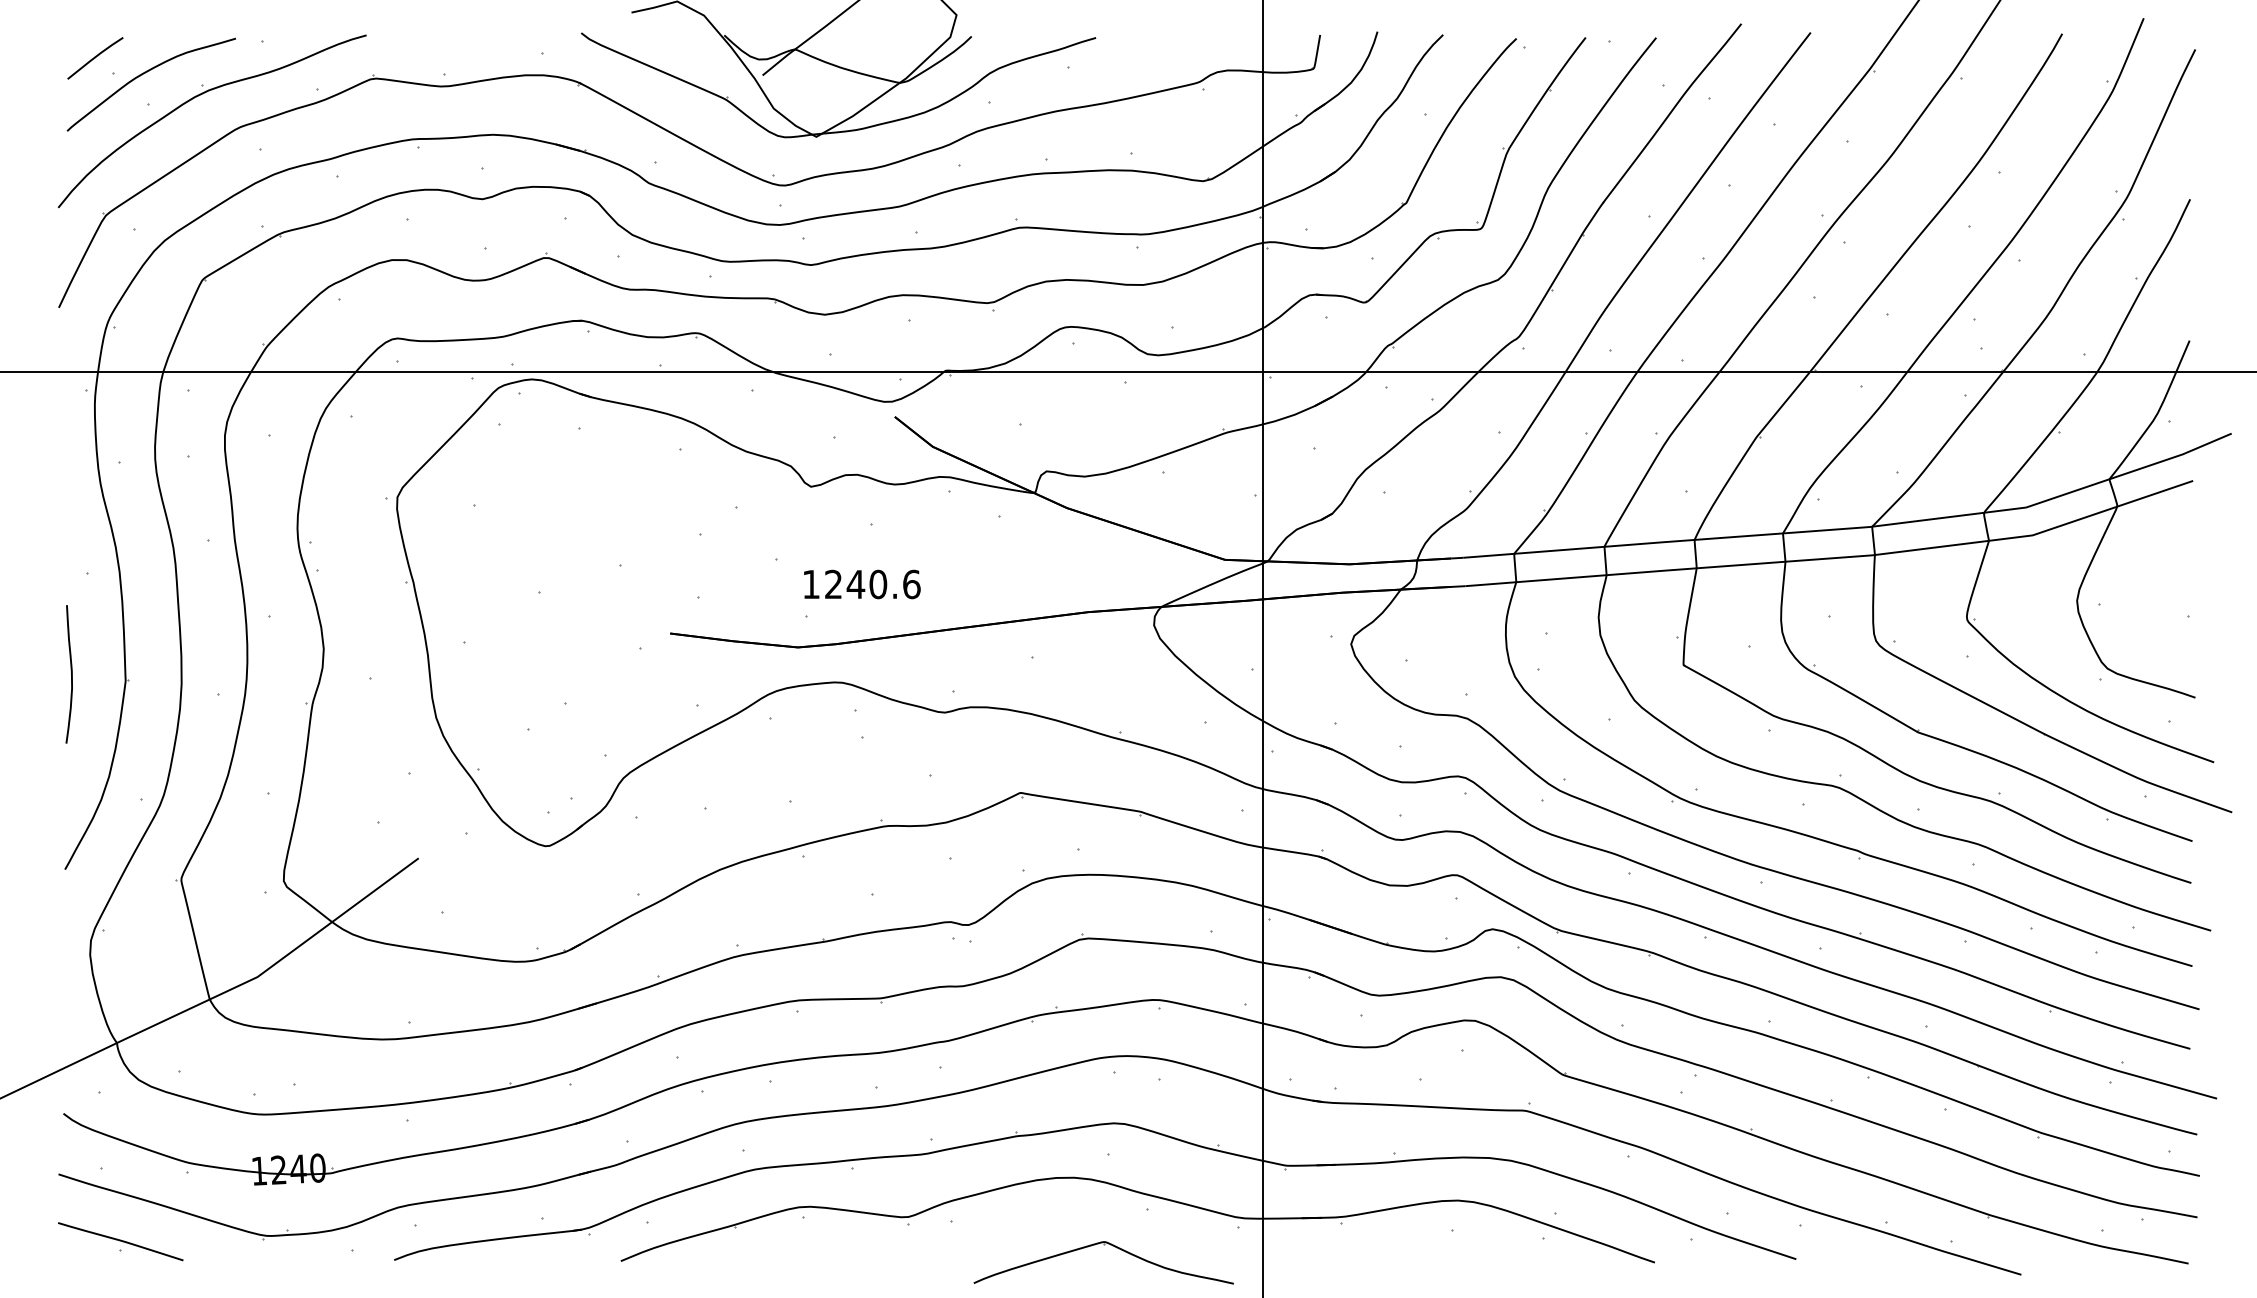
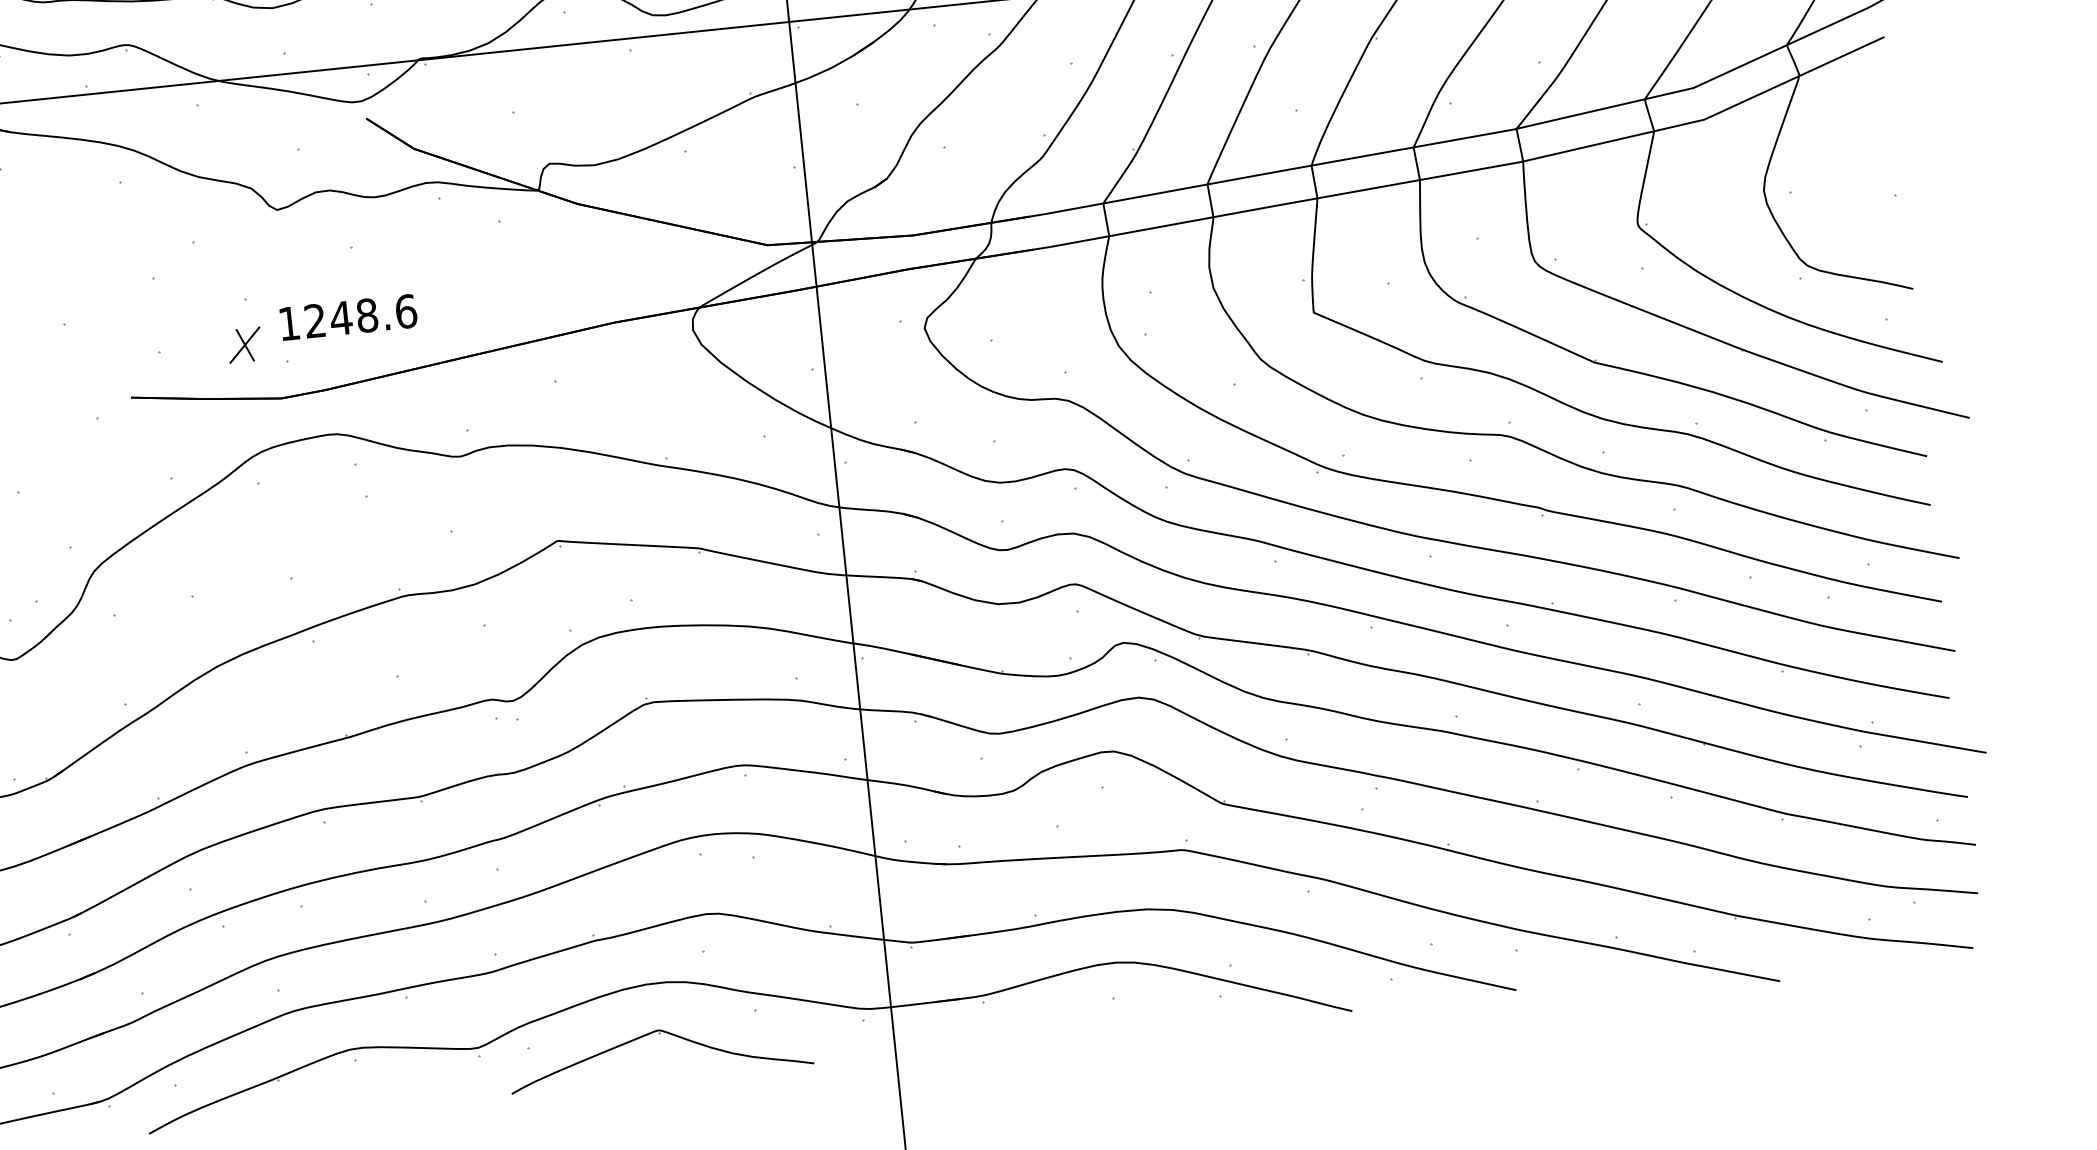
text: (878, 584) -> (367, 315), 1240.6 -> 1248.6
part: (771, 598) -> (244, 344), added
part: (1104, 1245) -> (659, 1034), moved

